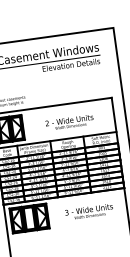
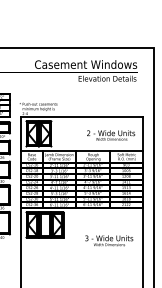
text: (70, 122) -> (111, 135), moved
text: (89, 211) -> (109, 240), moved

